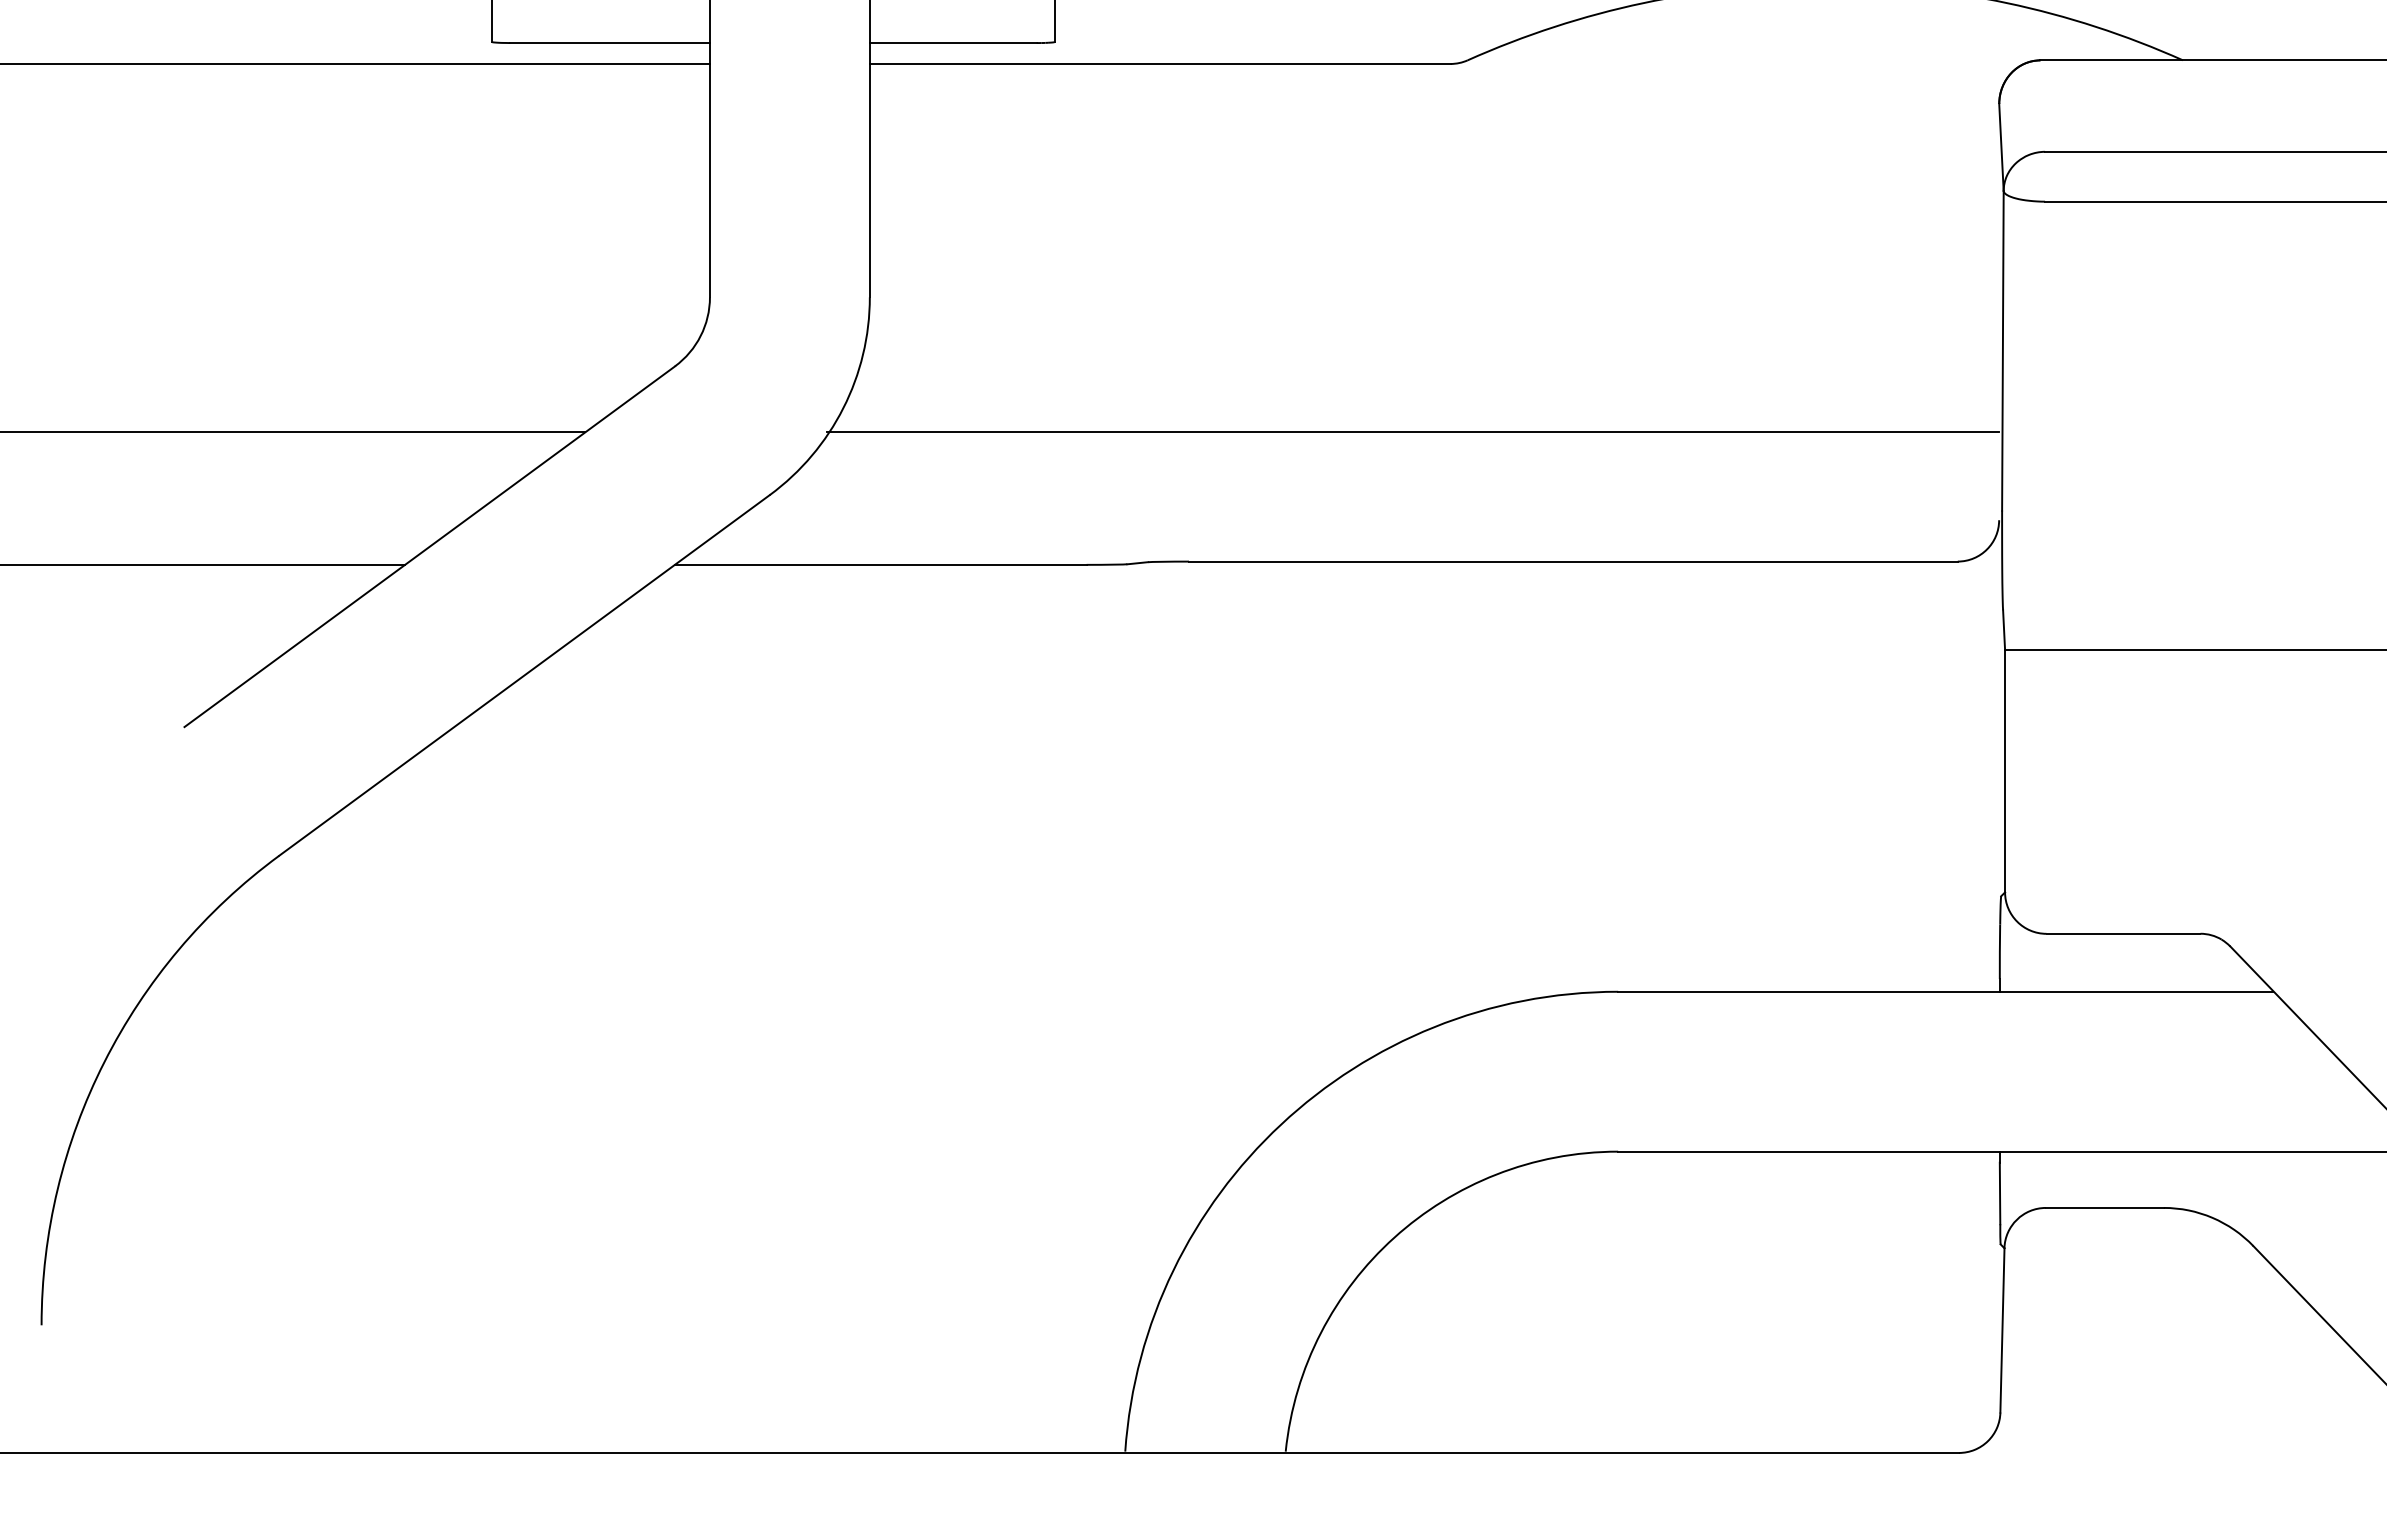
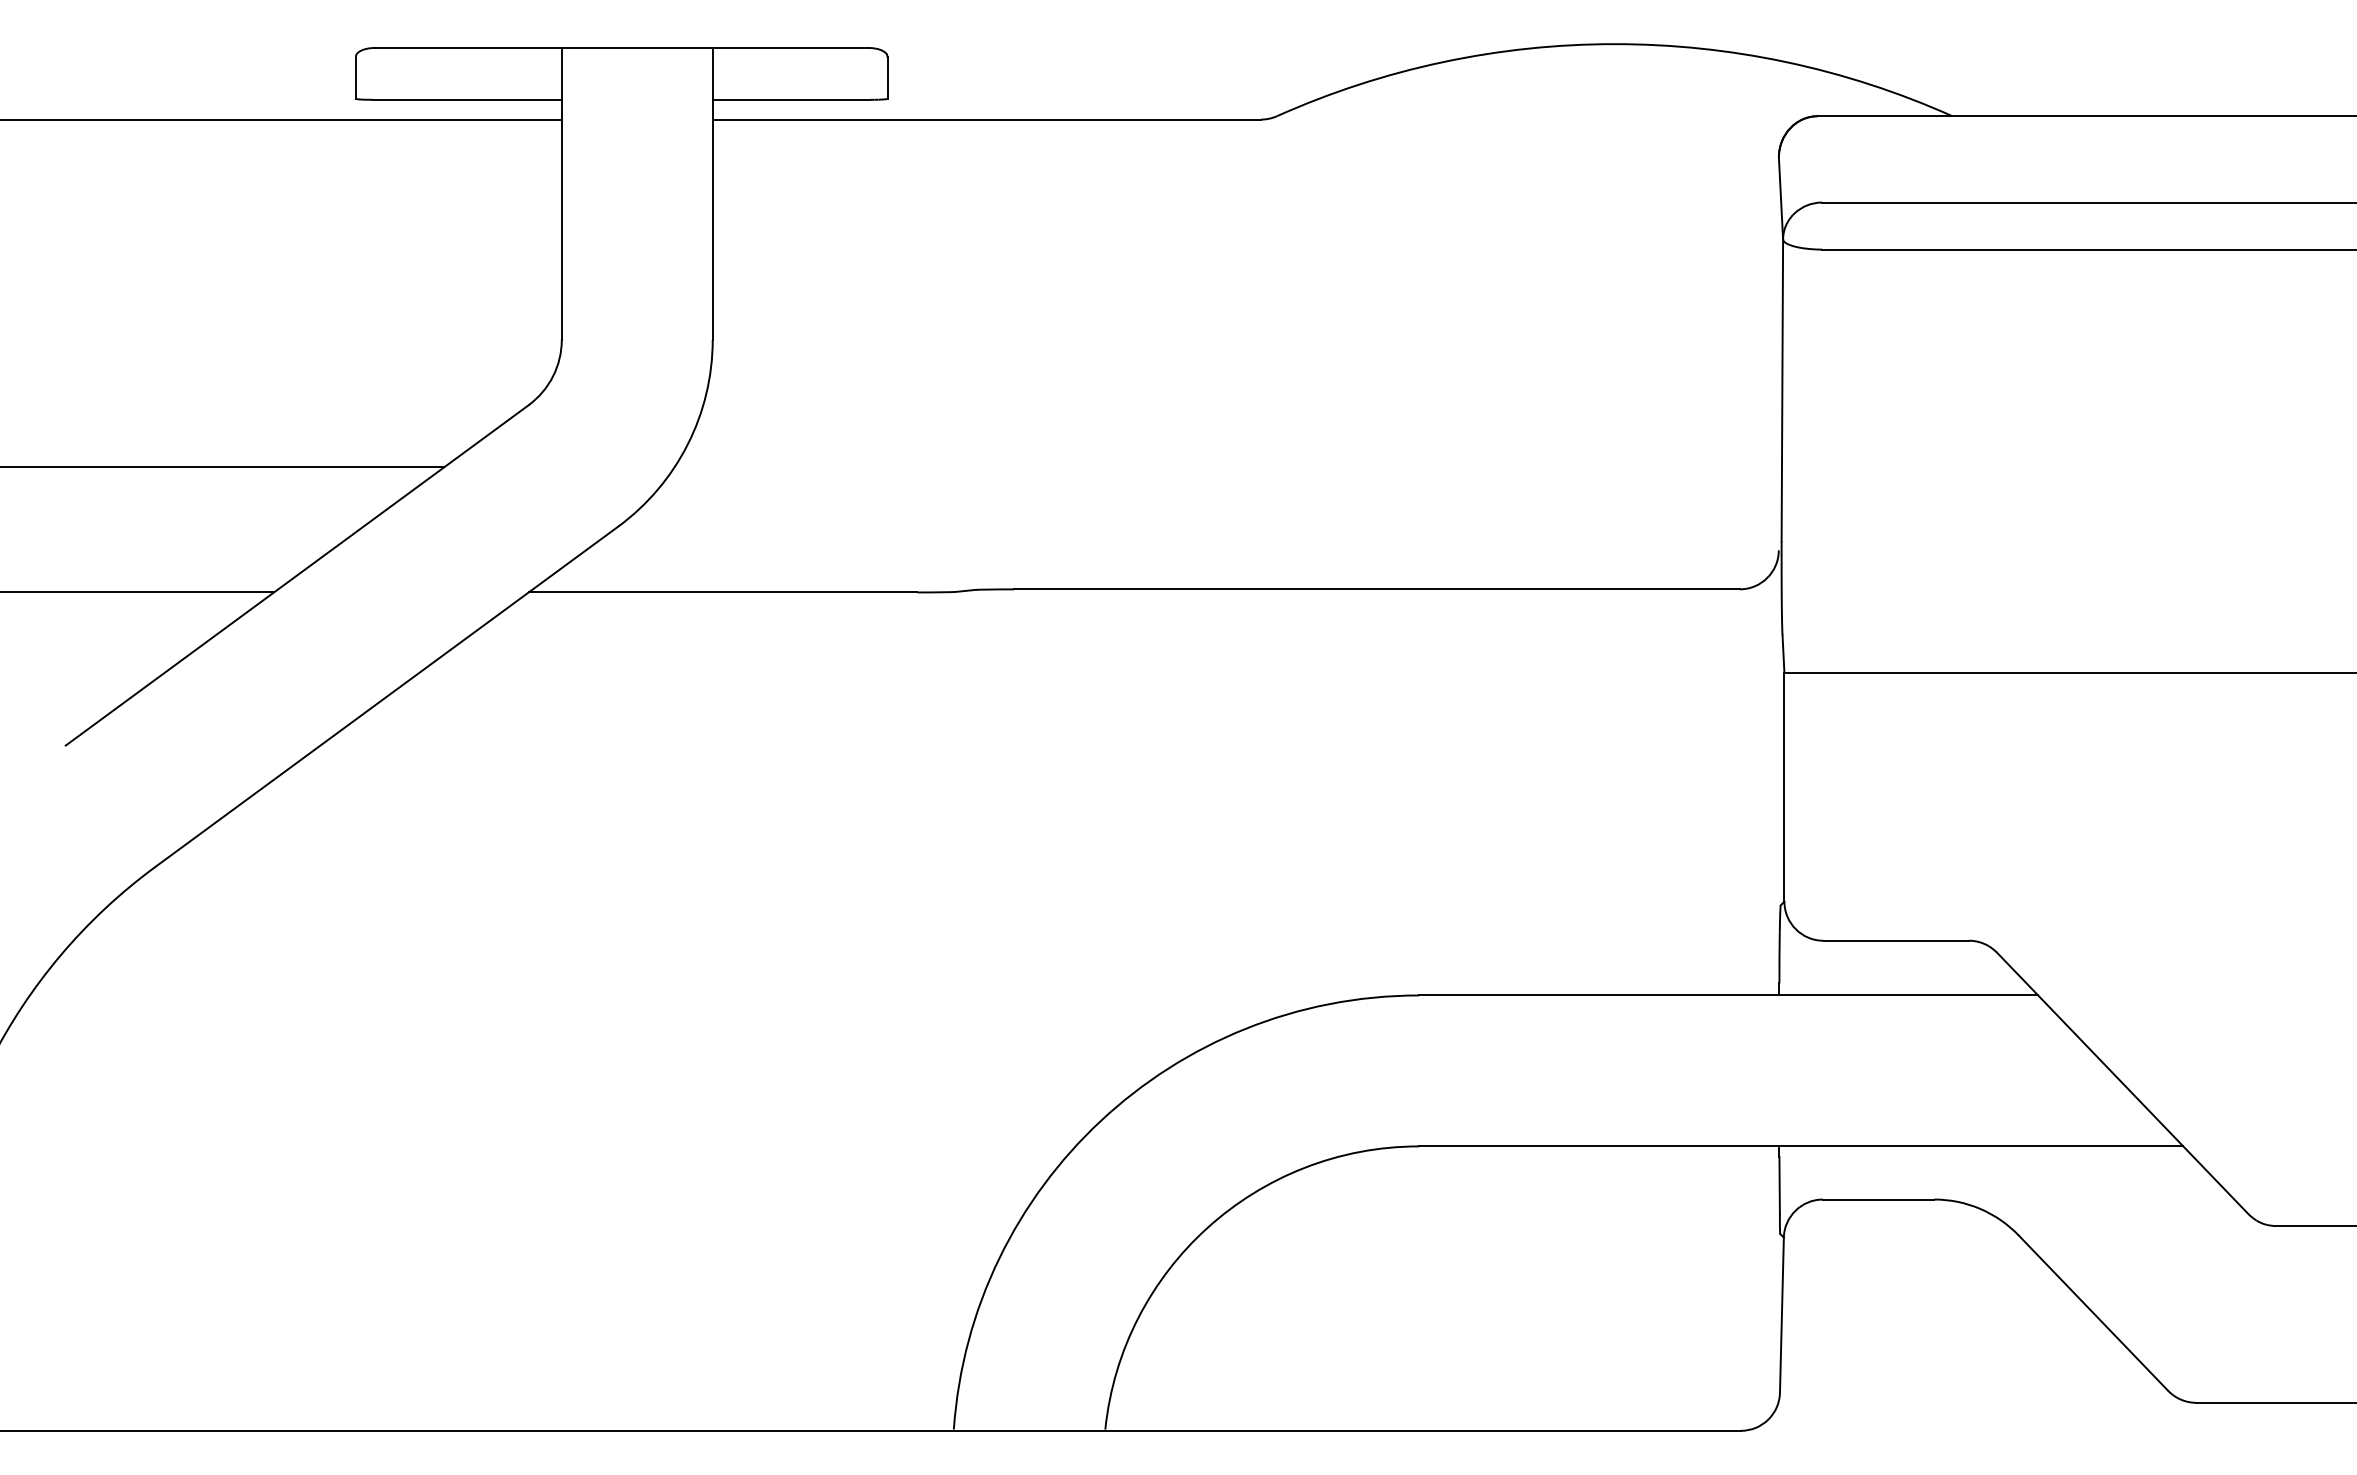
line: (1413, 432) -> (1225, 467), removed

